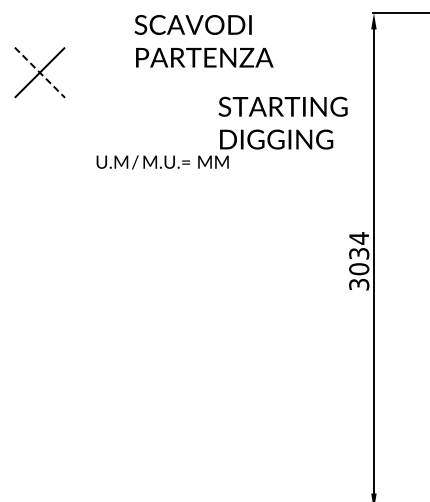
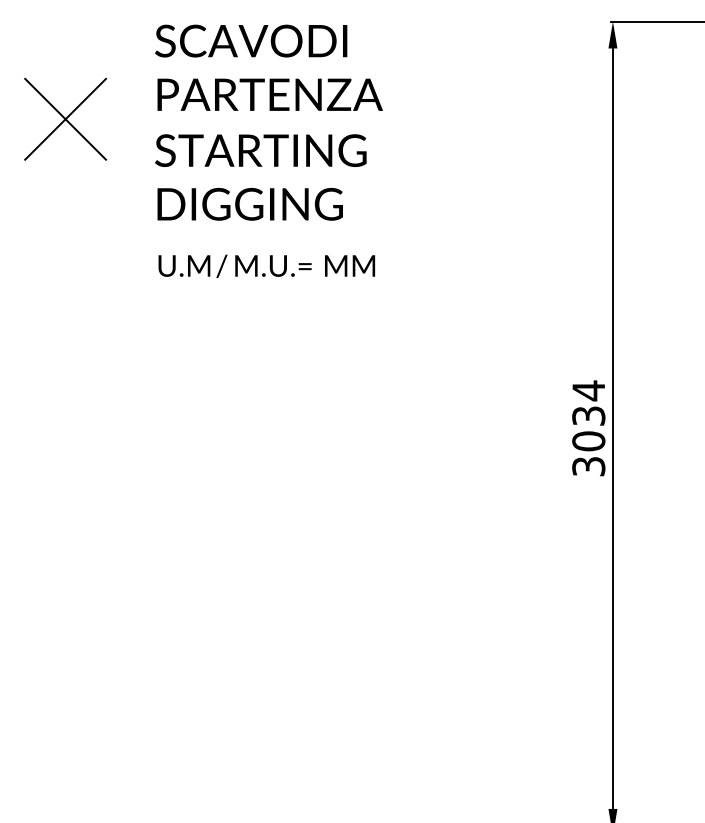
text: (203, 41) -> (268, 68), moved
line: (40, 73) -> (66, 120), dashed -> solid
text: (282, 122) -> (259, 176), moved

